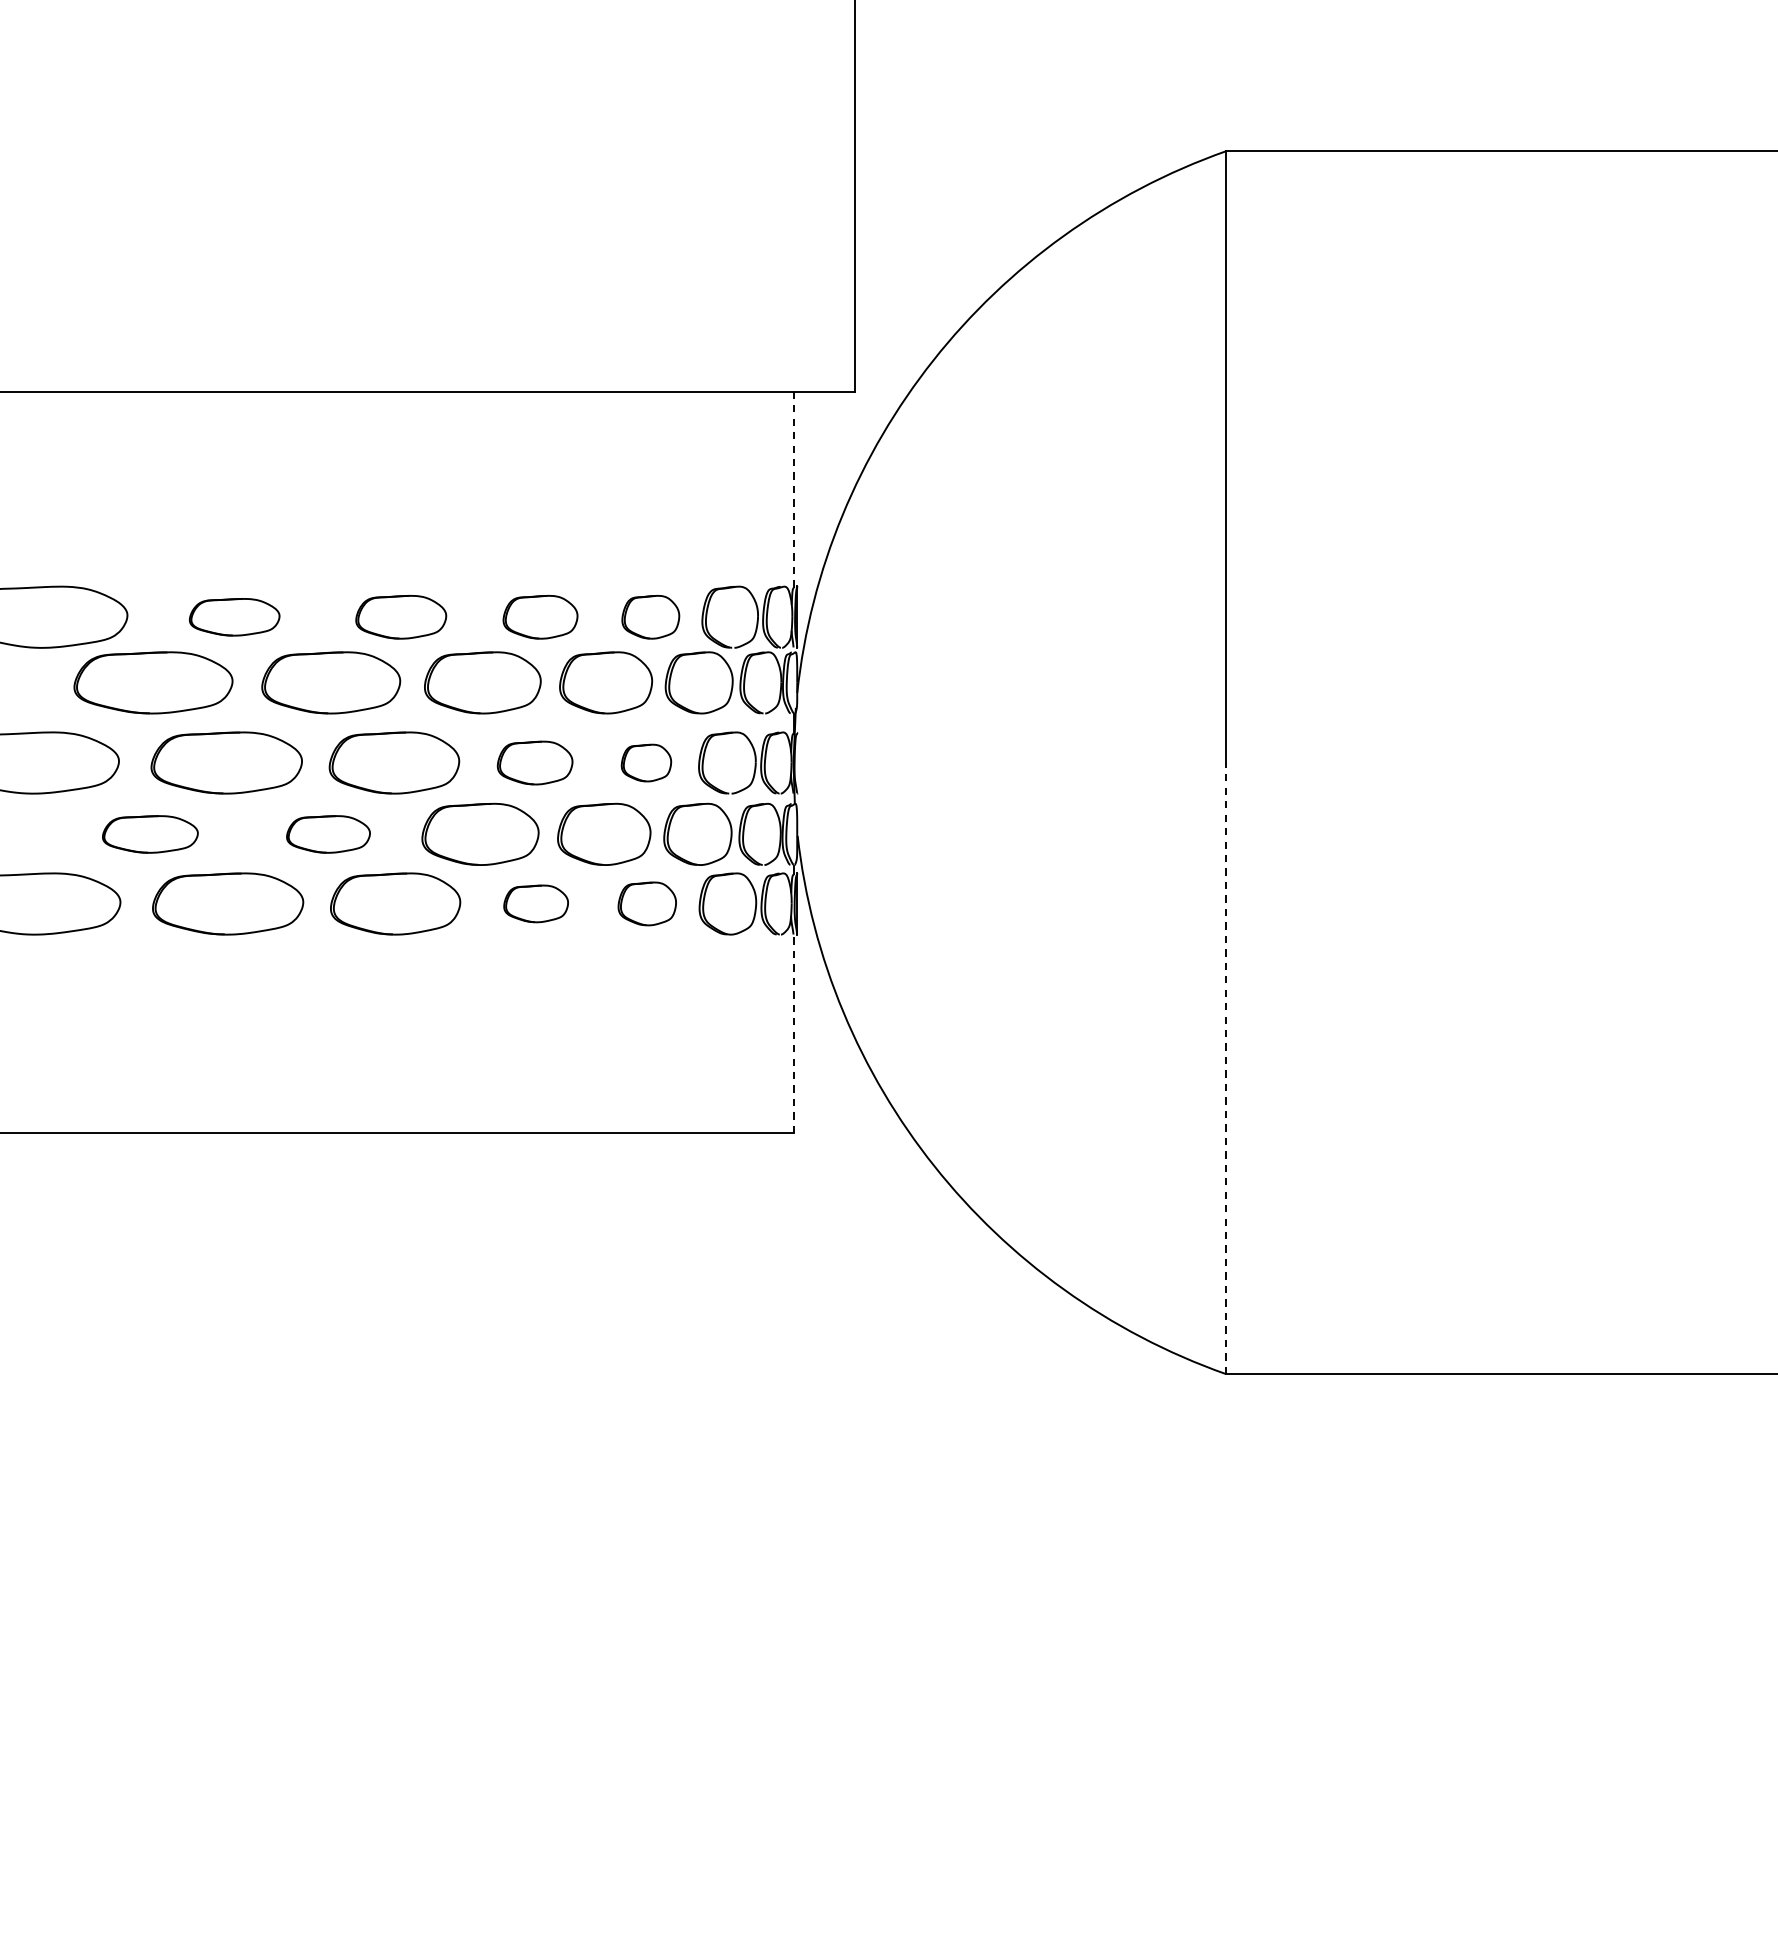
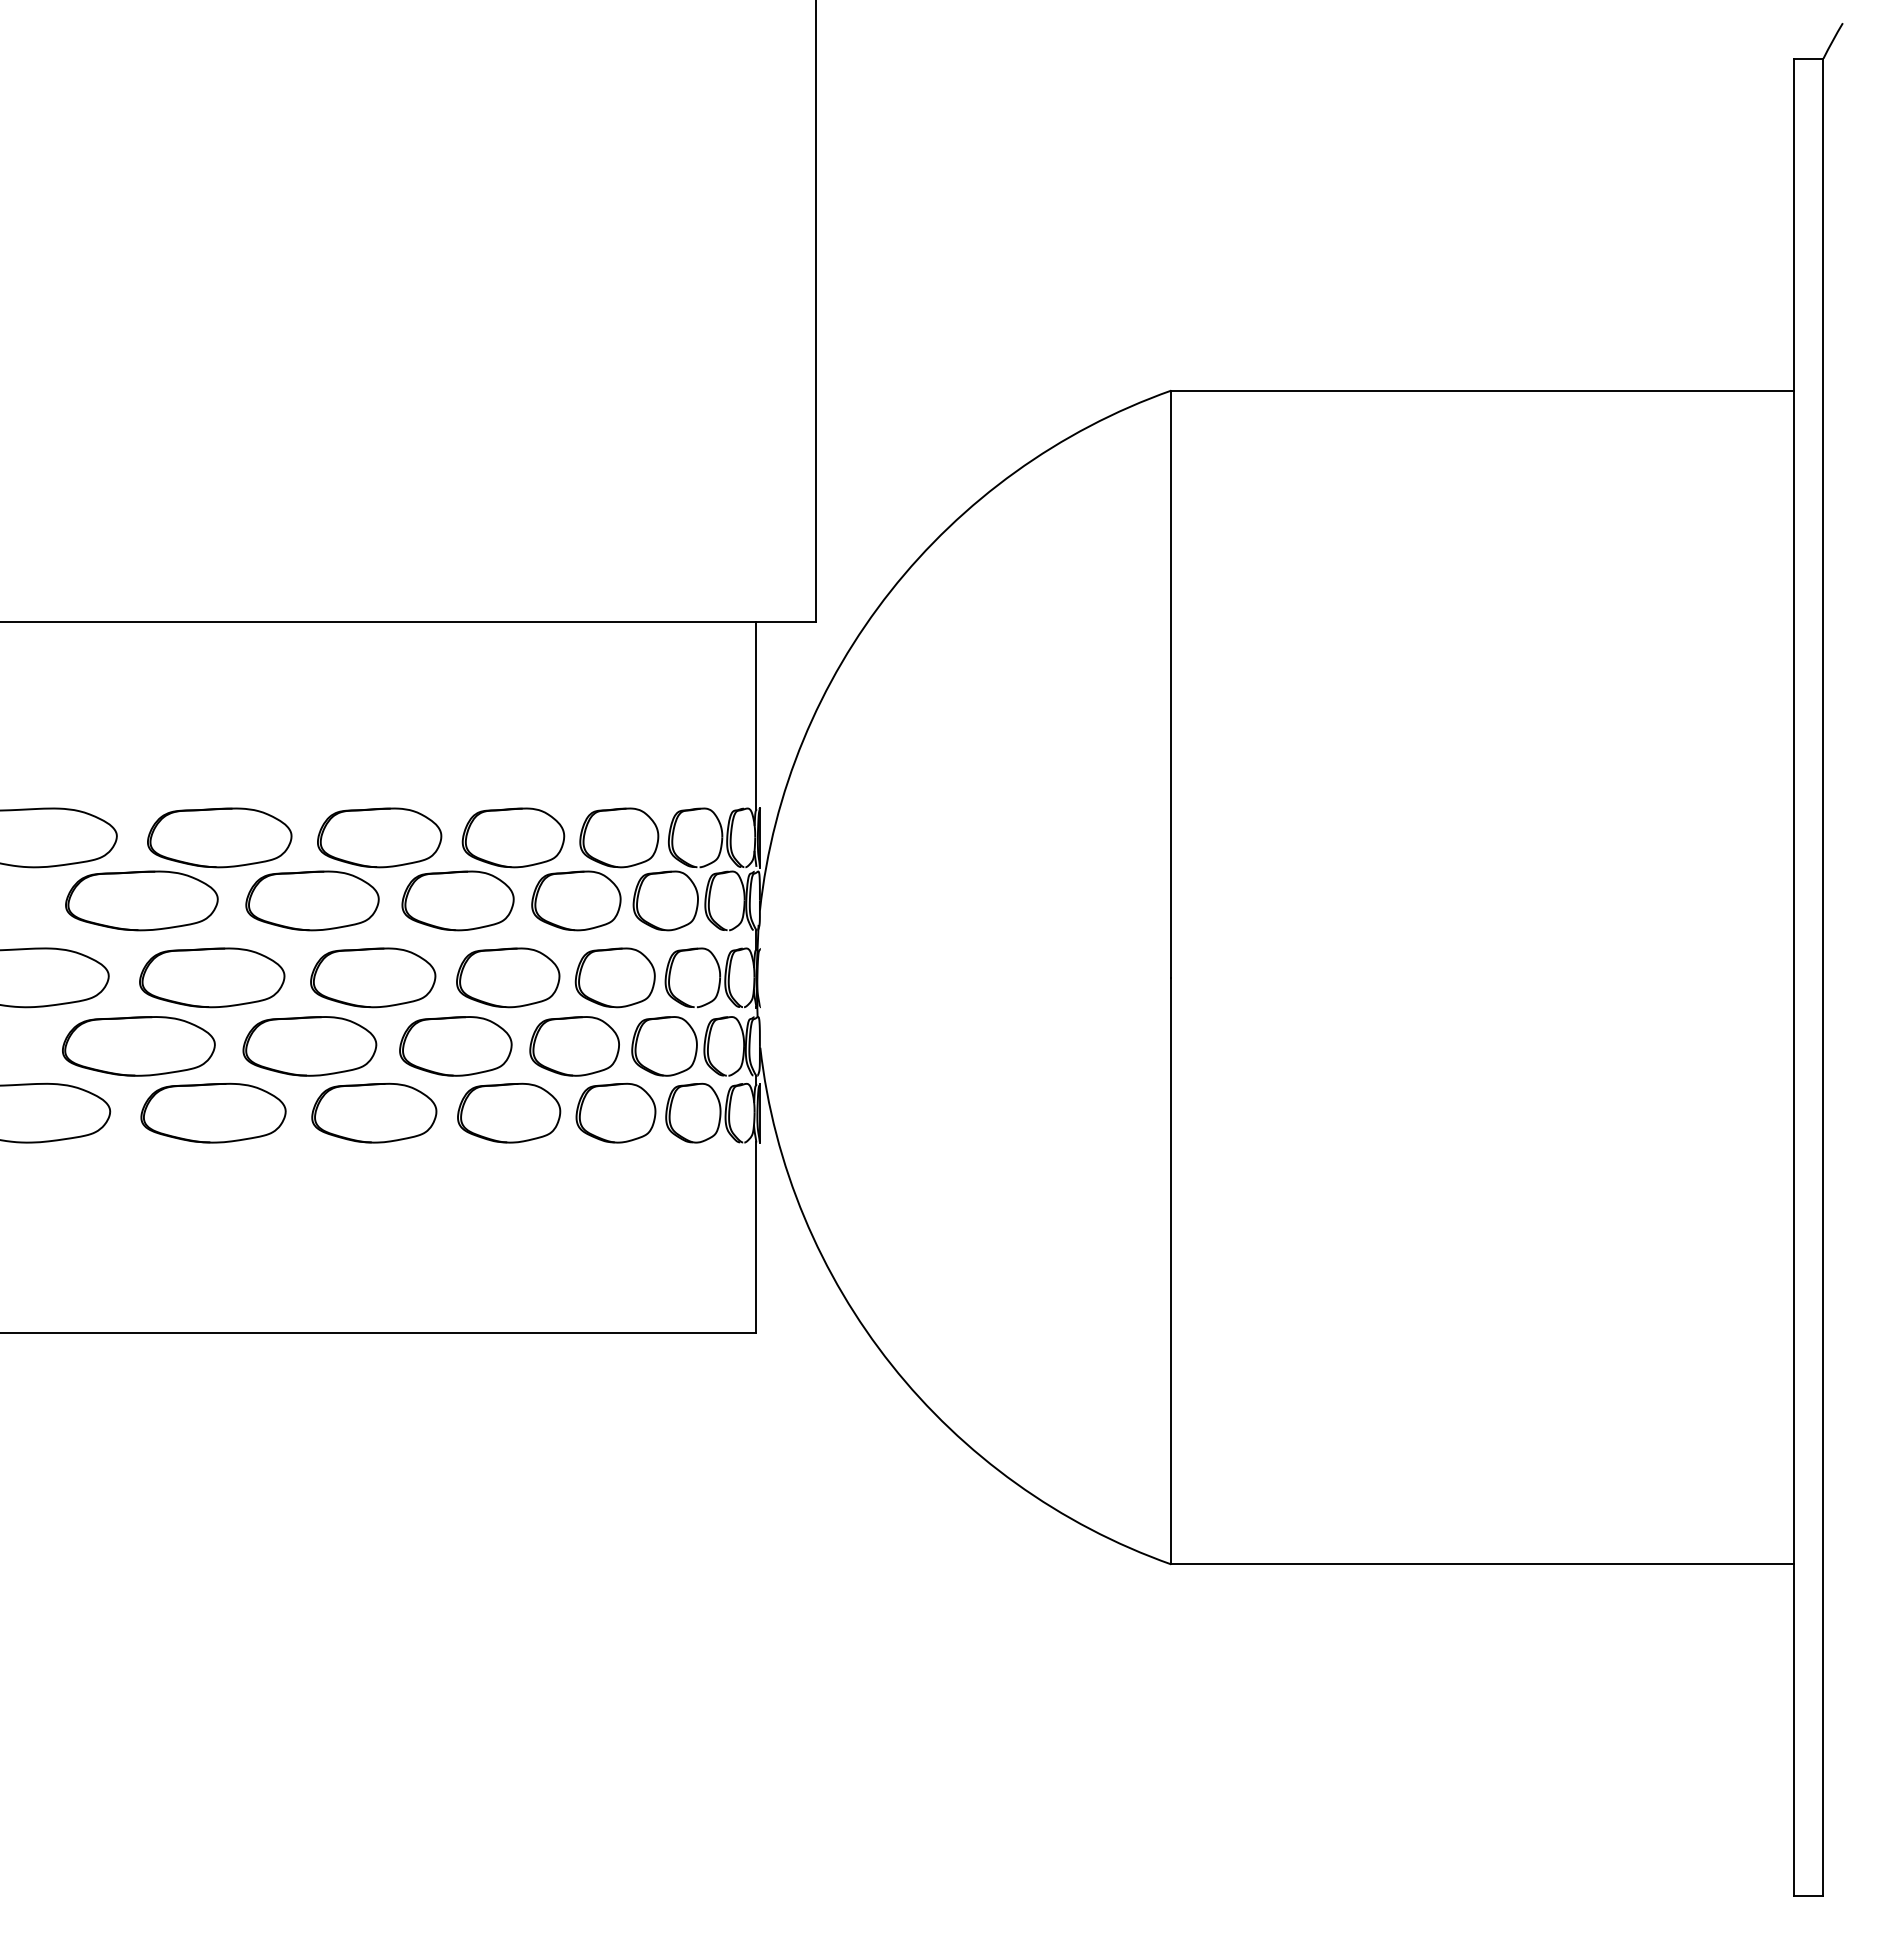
line: (793, 489) -> (756, 715), dashed -> solid
part: (234, 616) -> (219, 837), size x1.67
part: (400, 616) -> (379, 837), size x1.43
part: (540, 616) -> (513, 837), size x1.43
part: (650, 616) -> (619, 837), size x1.43
part: (535, 762) -> (508, 977), size x1.43
part: (645, 762) -> (614, 977), size x1.67
part: (149, 834) -> (138, 1046), size x1.67
part: (328, 834) -> (309, 1046), size x1.67
part: (536, 903) -> (509, 1112), size x1.67
part: (646, 903) -> (615, 1112), size x1.43
line: (793, 1033) -> (756, 1237), dashed -> solid
line: (1225, 1067) -> (1171, 1270), dashed -> solid

